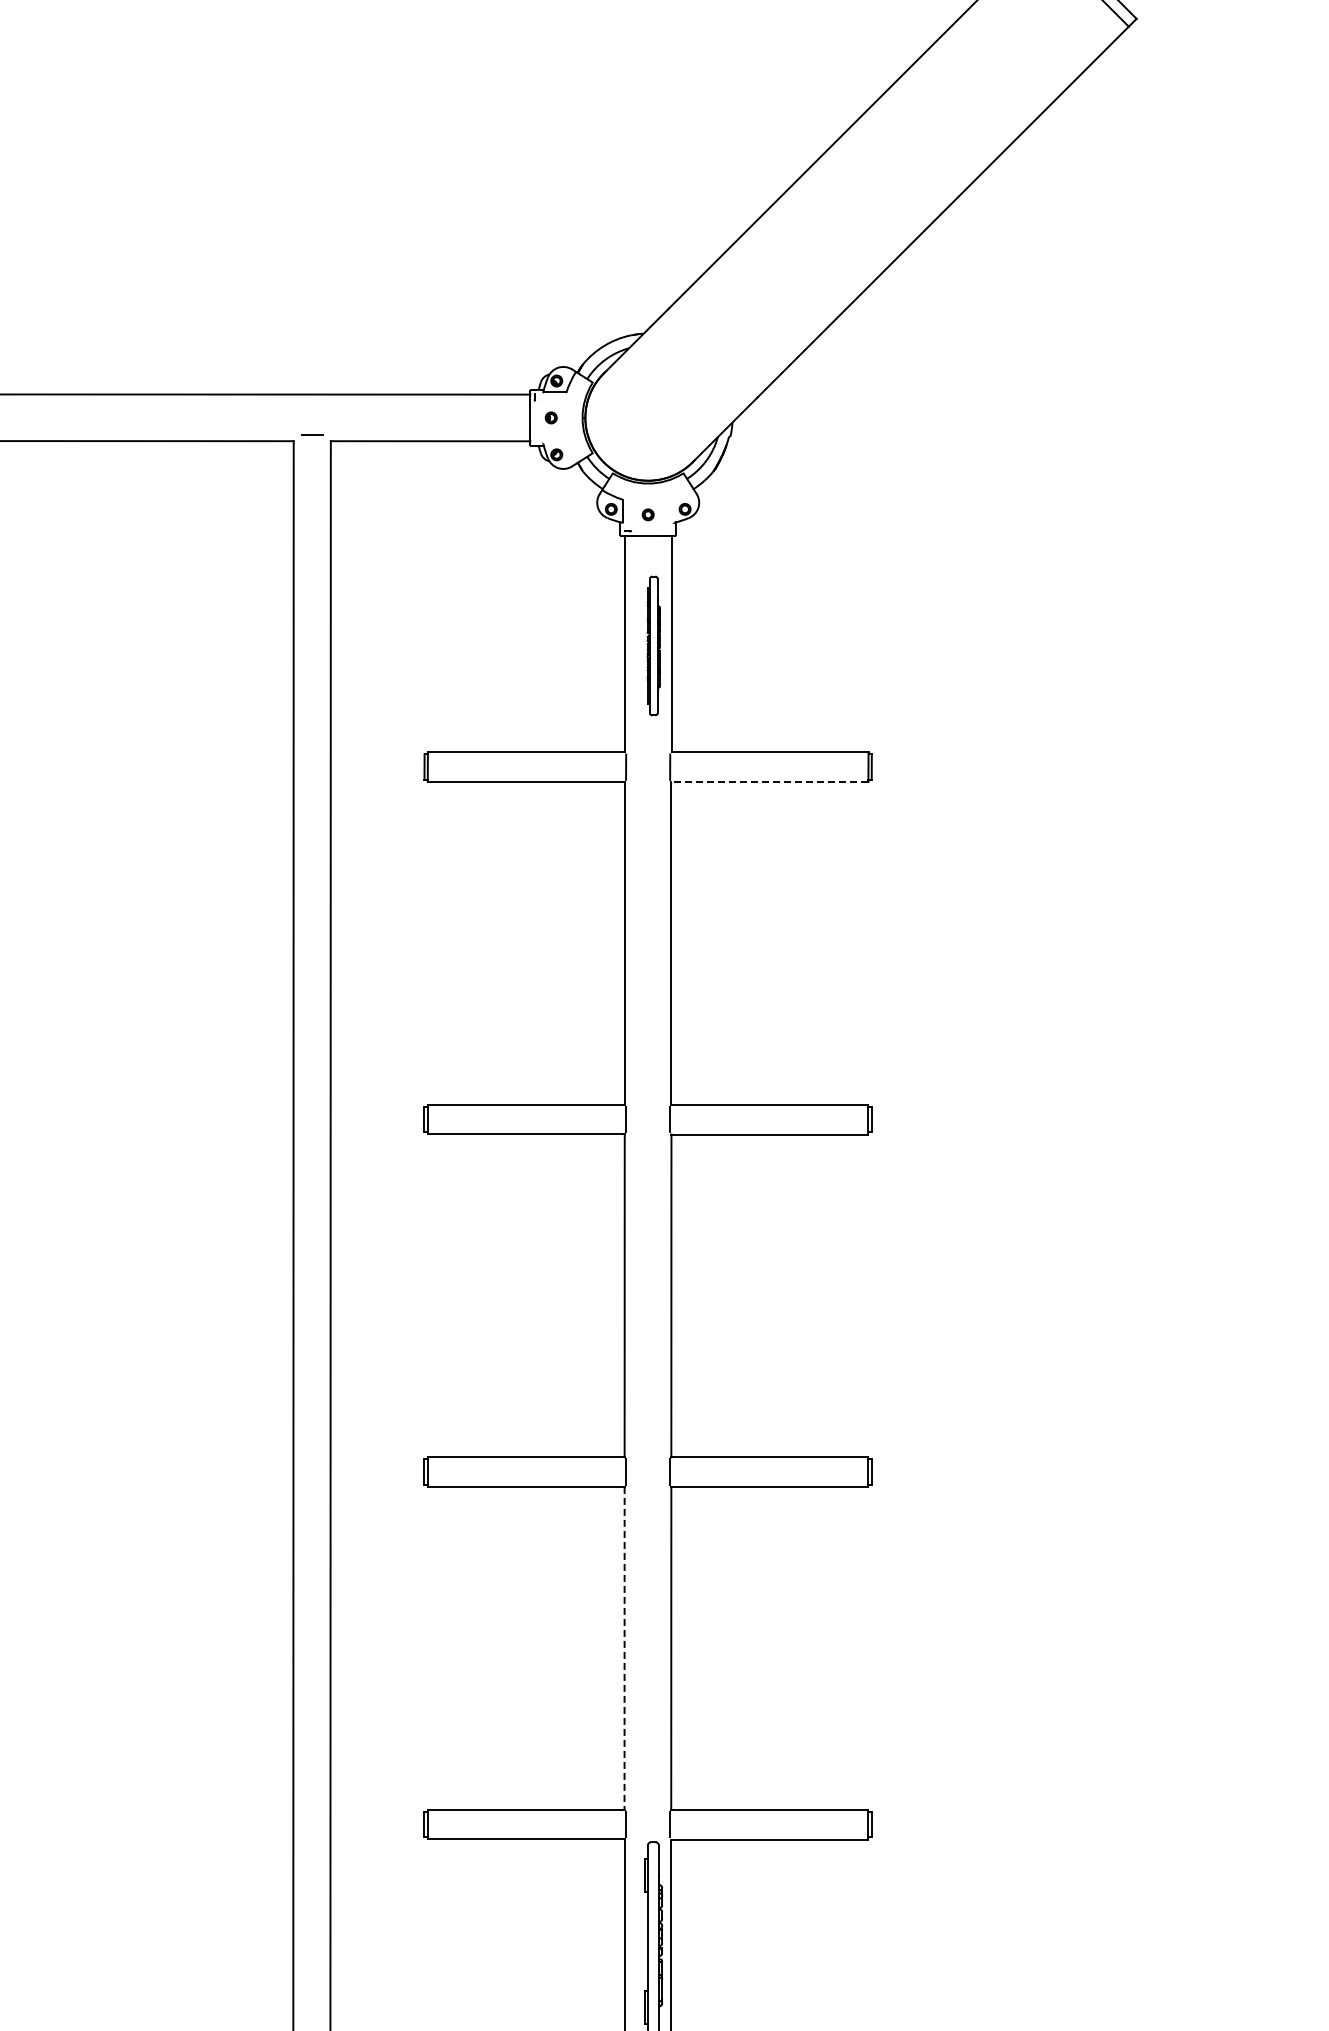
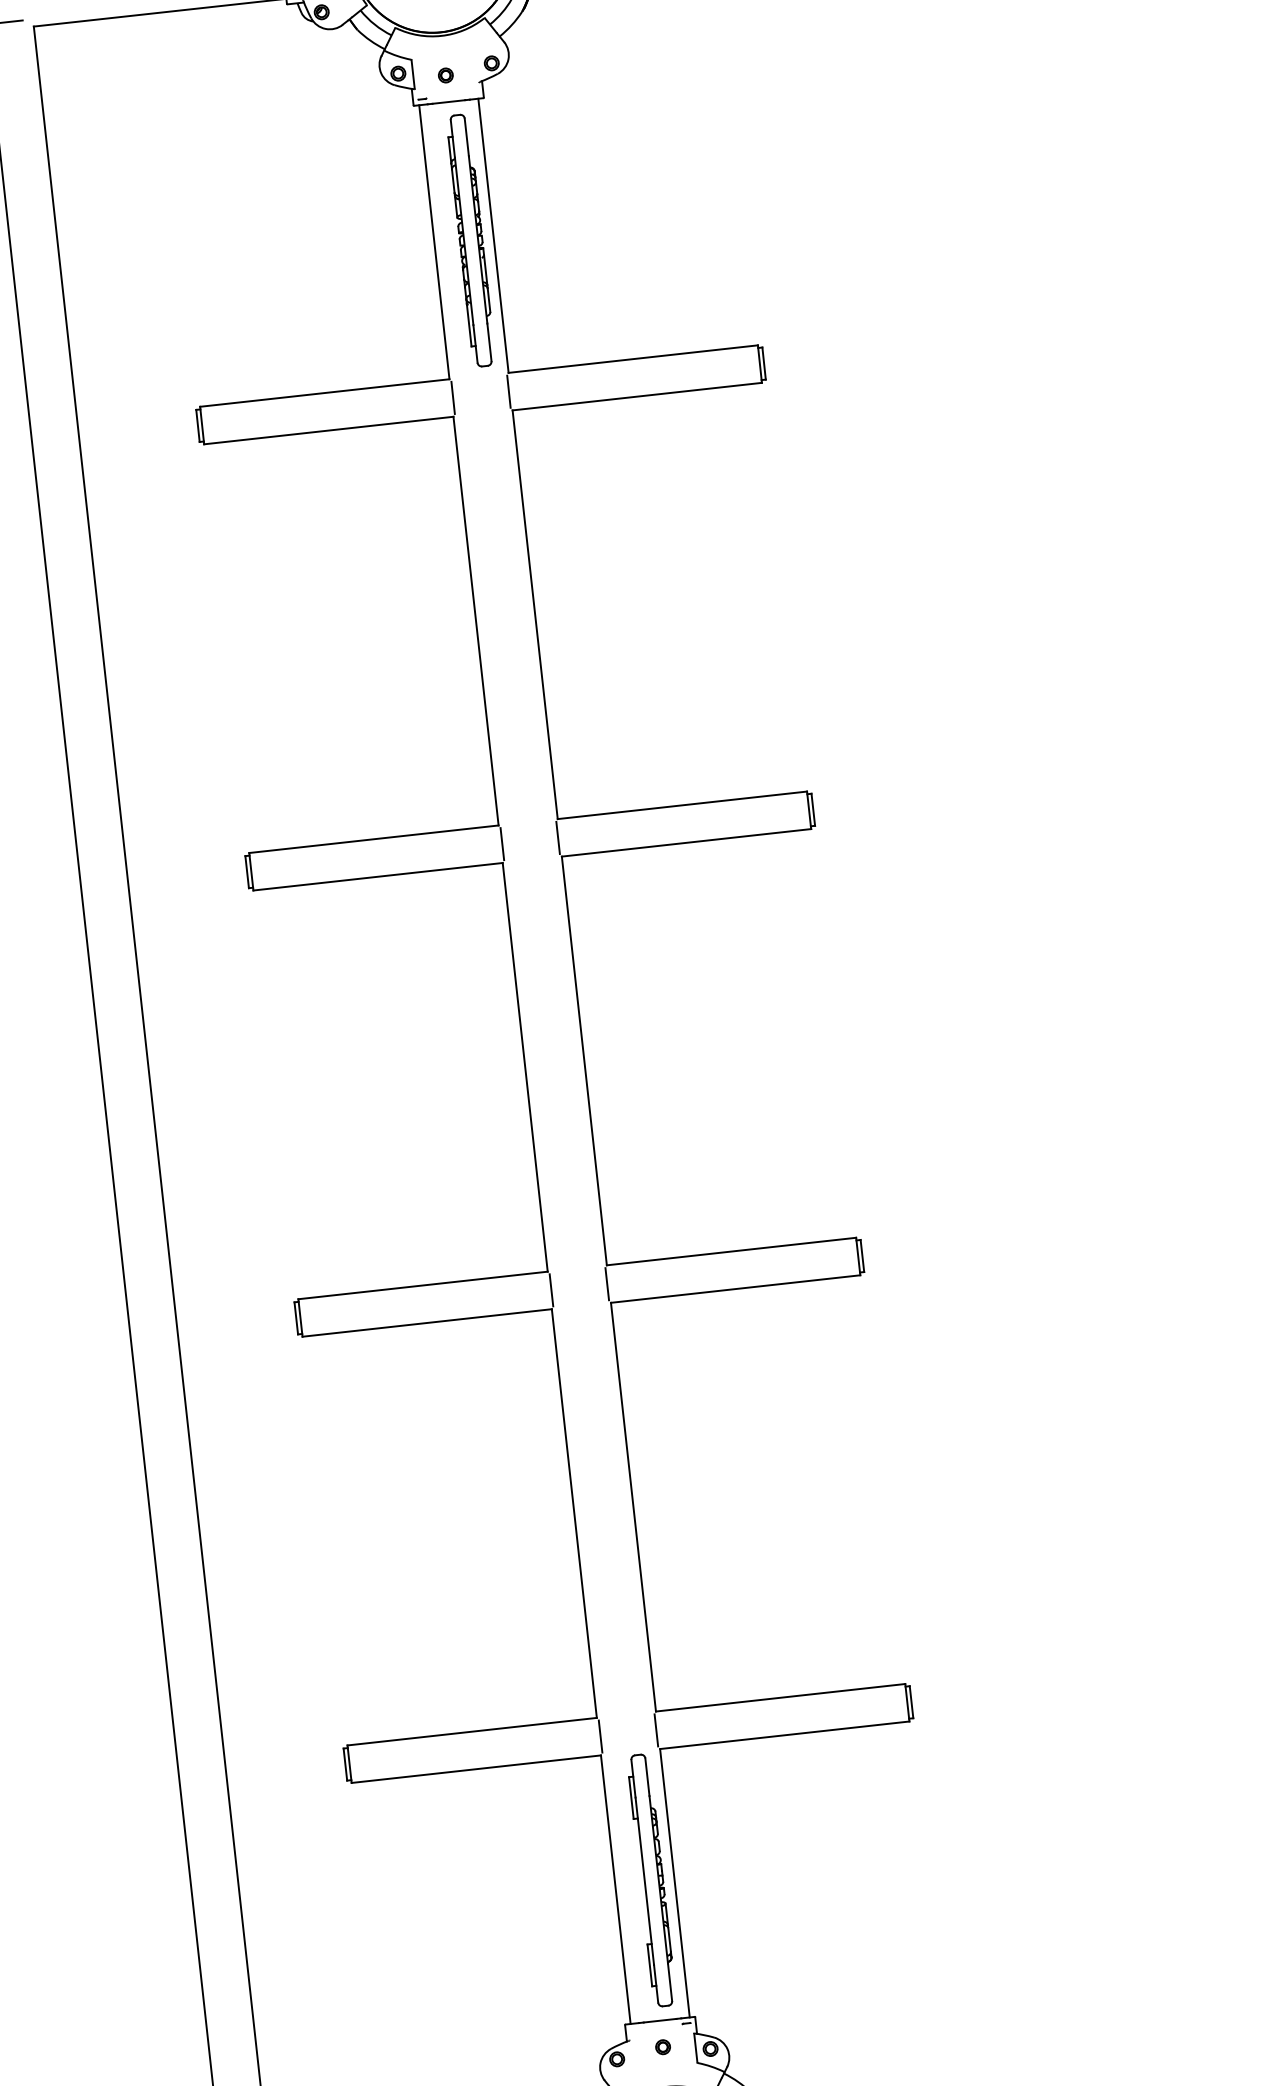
part: (653, 645) -> (470, 240), size x1.43
line: (769, 782) -> (636, 397), dashed -> solid
line: (624, 1648) -> (574, 1513), dashed -> solid

